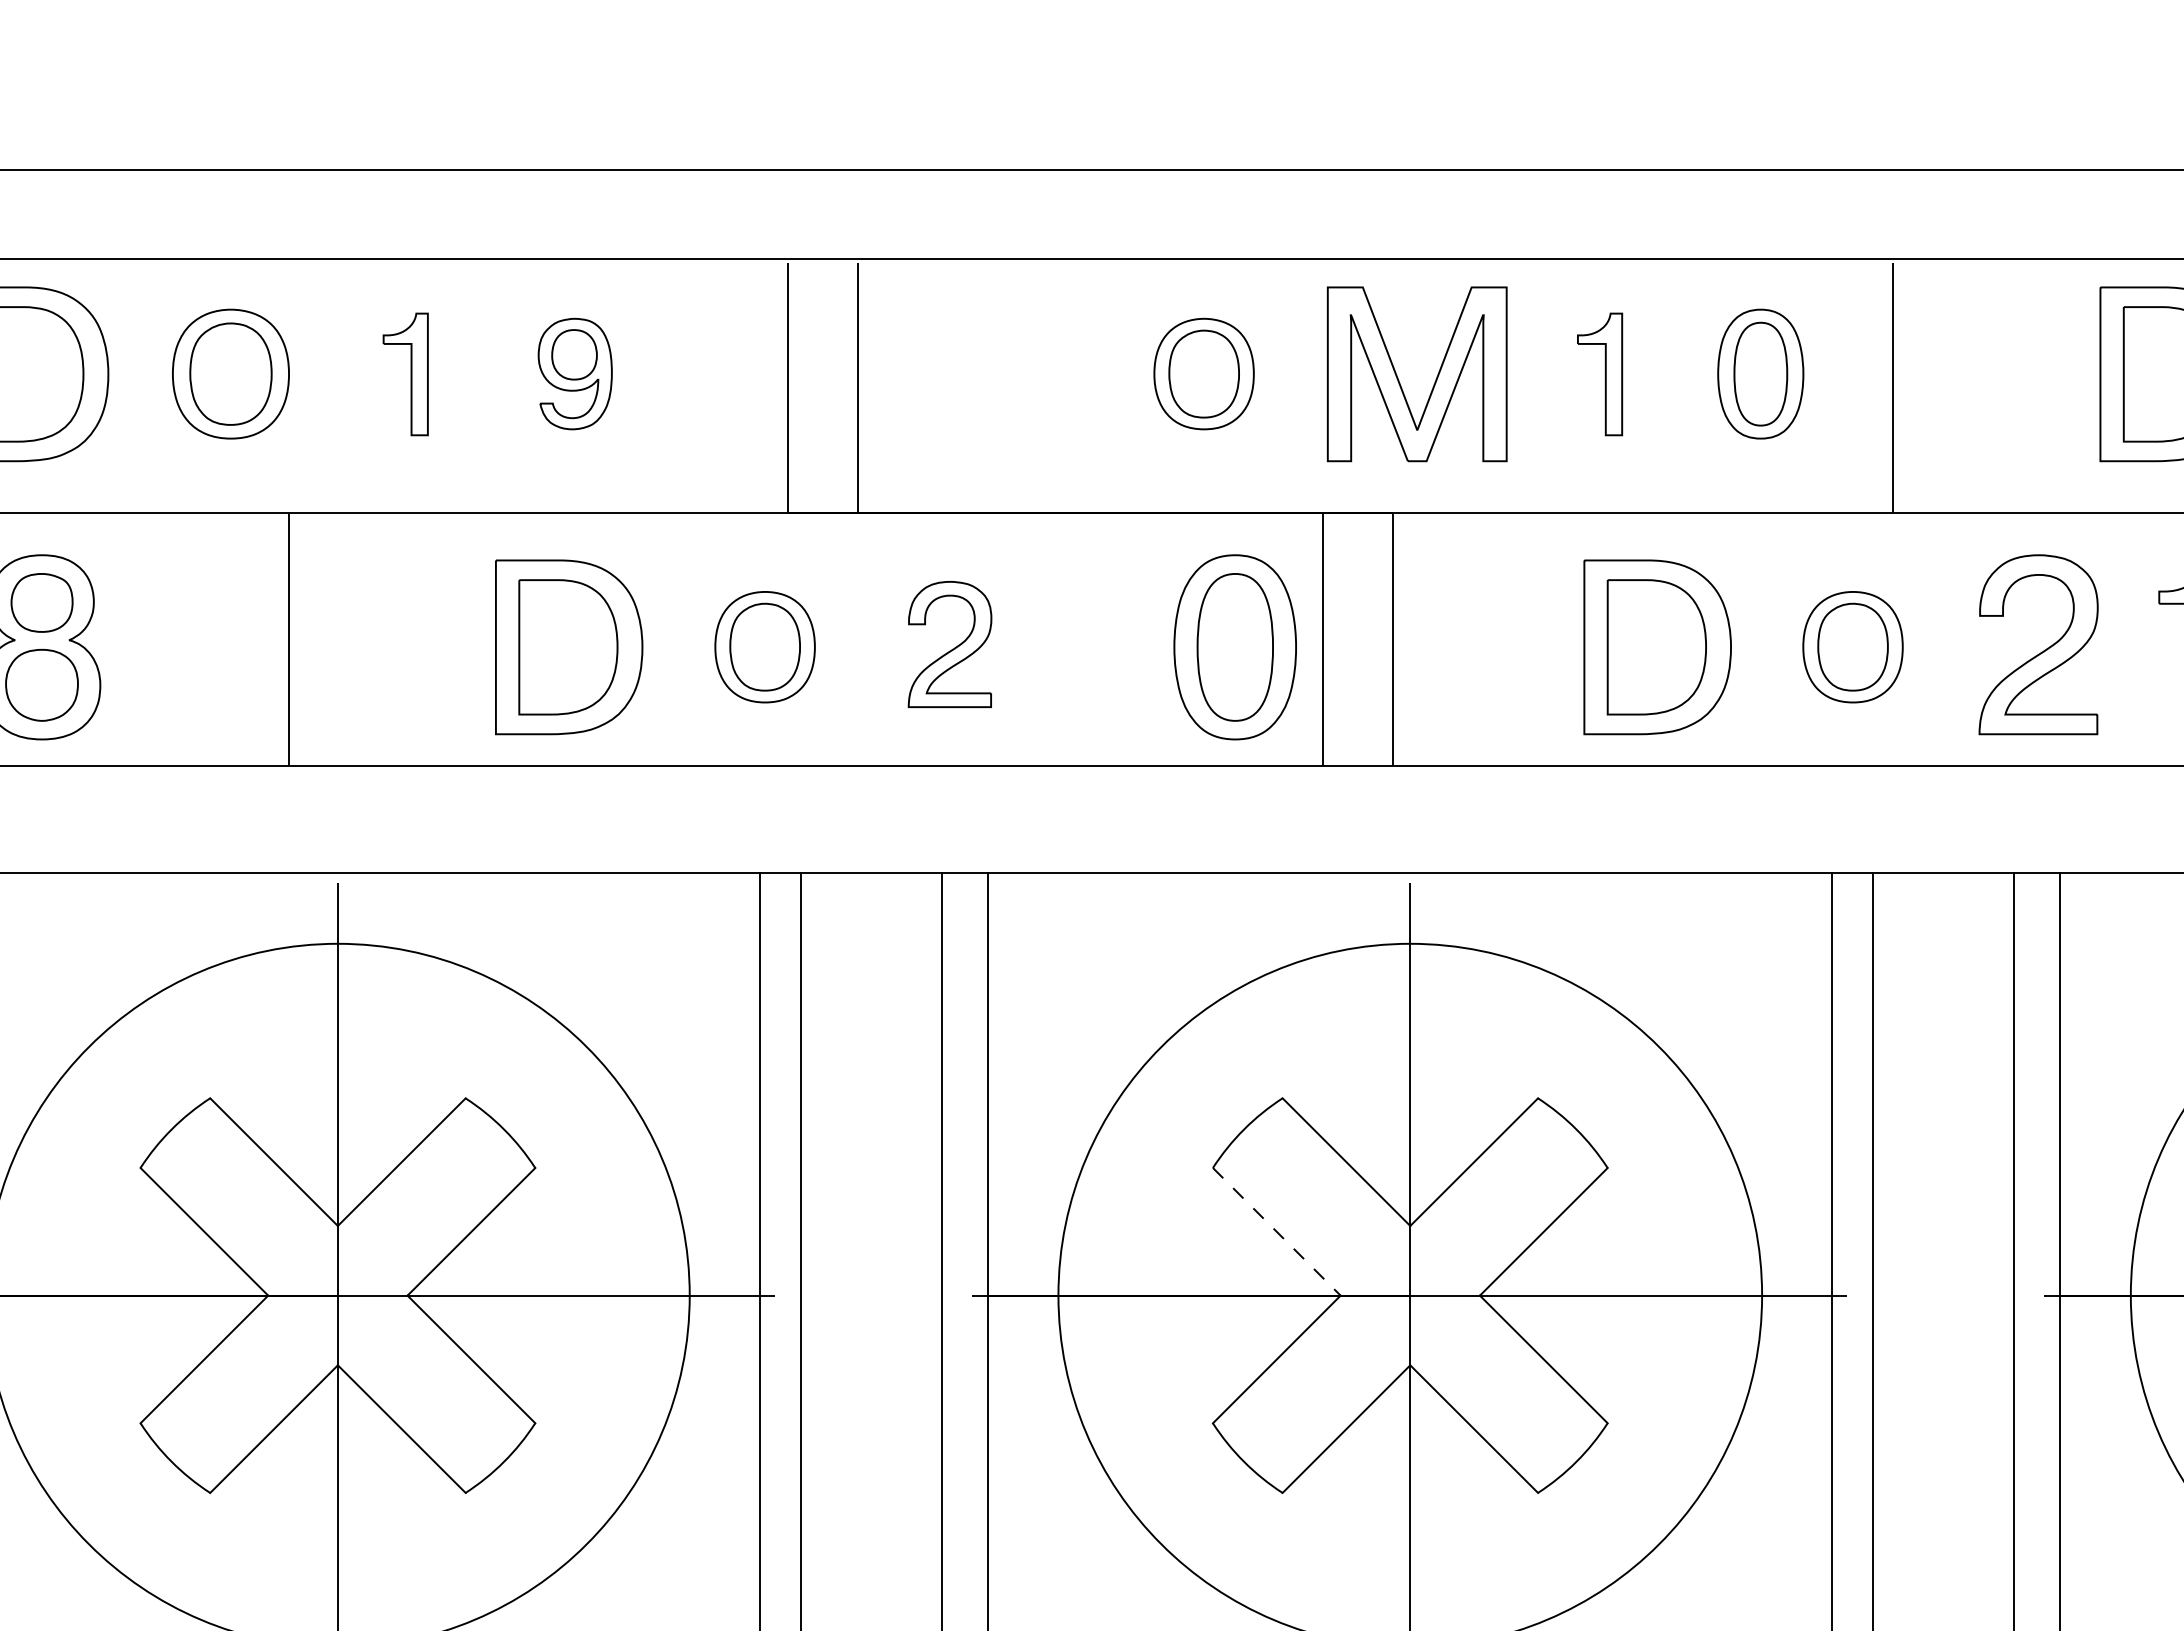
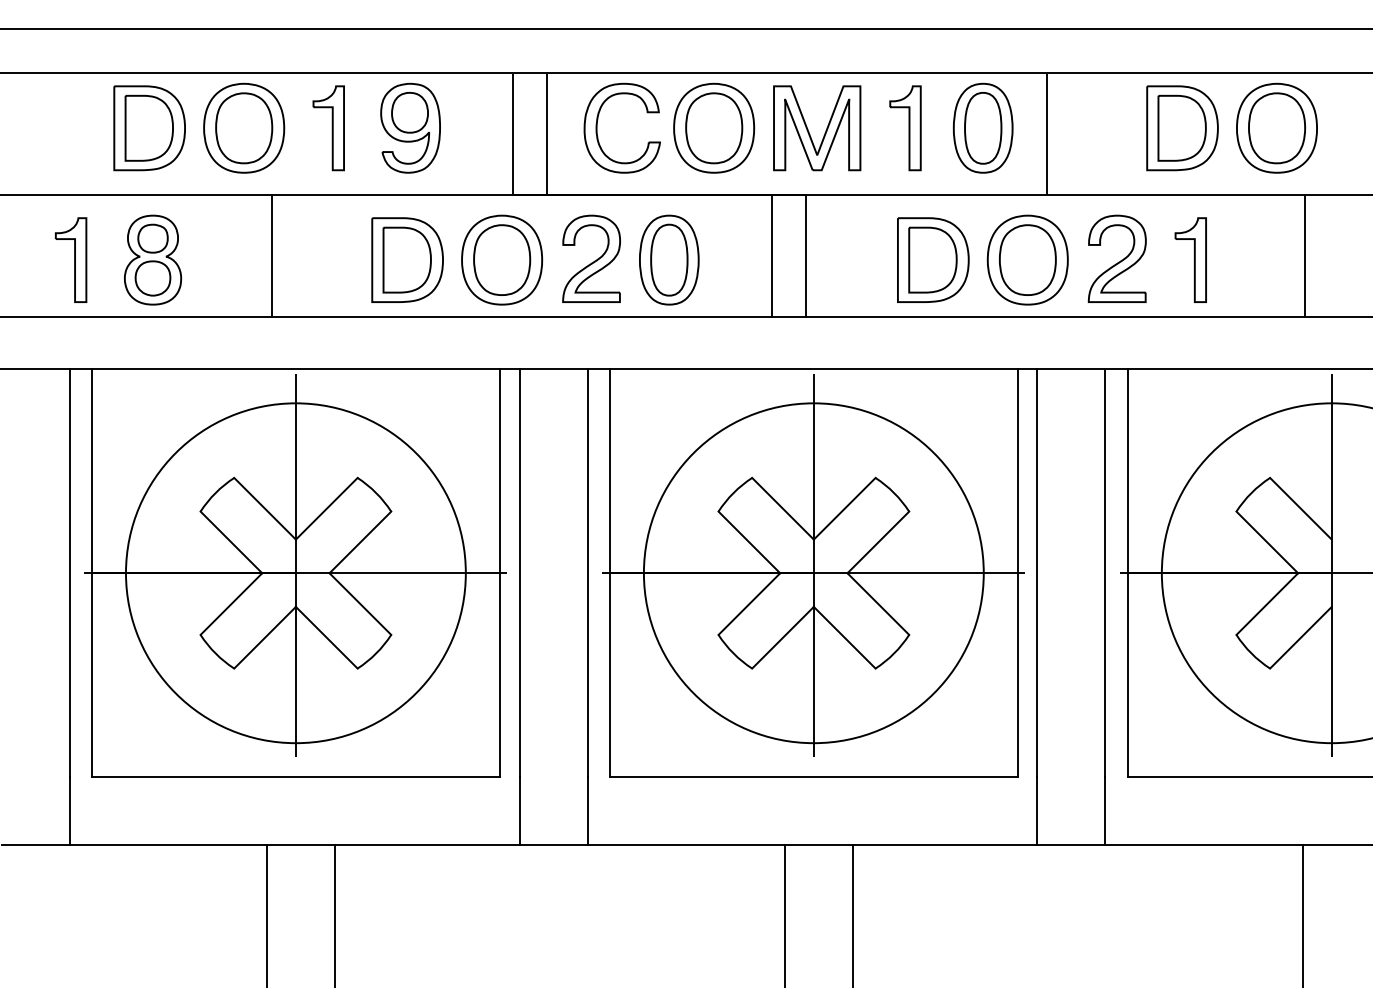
part: (231, 372) -> (244, 127), size x1.43
part: (575, 372) -> (410, 127), size x1.67
part: (962, 372) -> (597, 127), added
part: (1204, 372) -> (714, 127), size x1.67
part: (1759, 372) -> (982, 127), size x1.43
part: (405, 374) -> (328, 128), size x1.43
part: (1600, 374) -> (905, 128), size x1.43
part: (949, 643) -> (591, 258), size x1.43
part: (765, 645) -> (502, 259), size x1.67
part: (1235, 645) -> (669, 259), moved
part: (1852, 645) -> (1027, 259), size x1.67
line: (1277, 1231) -> (749, 542), dashed -> solid

